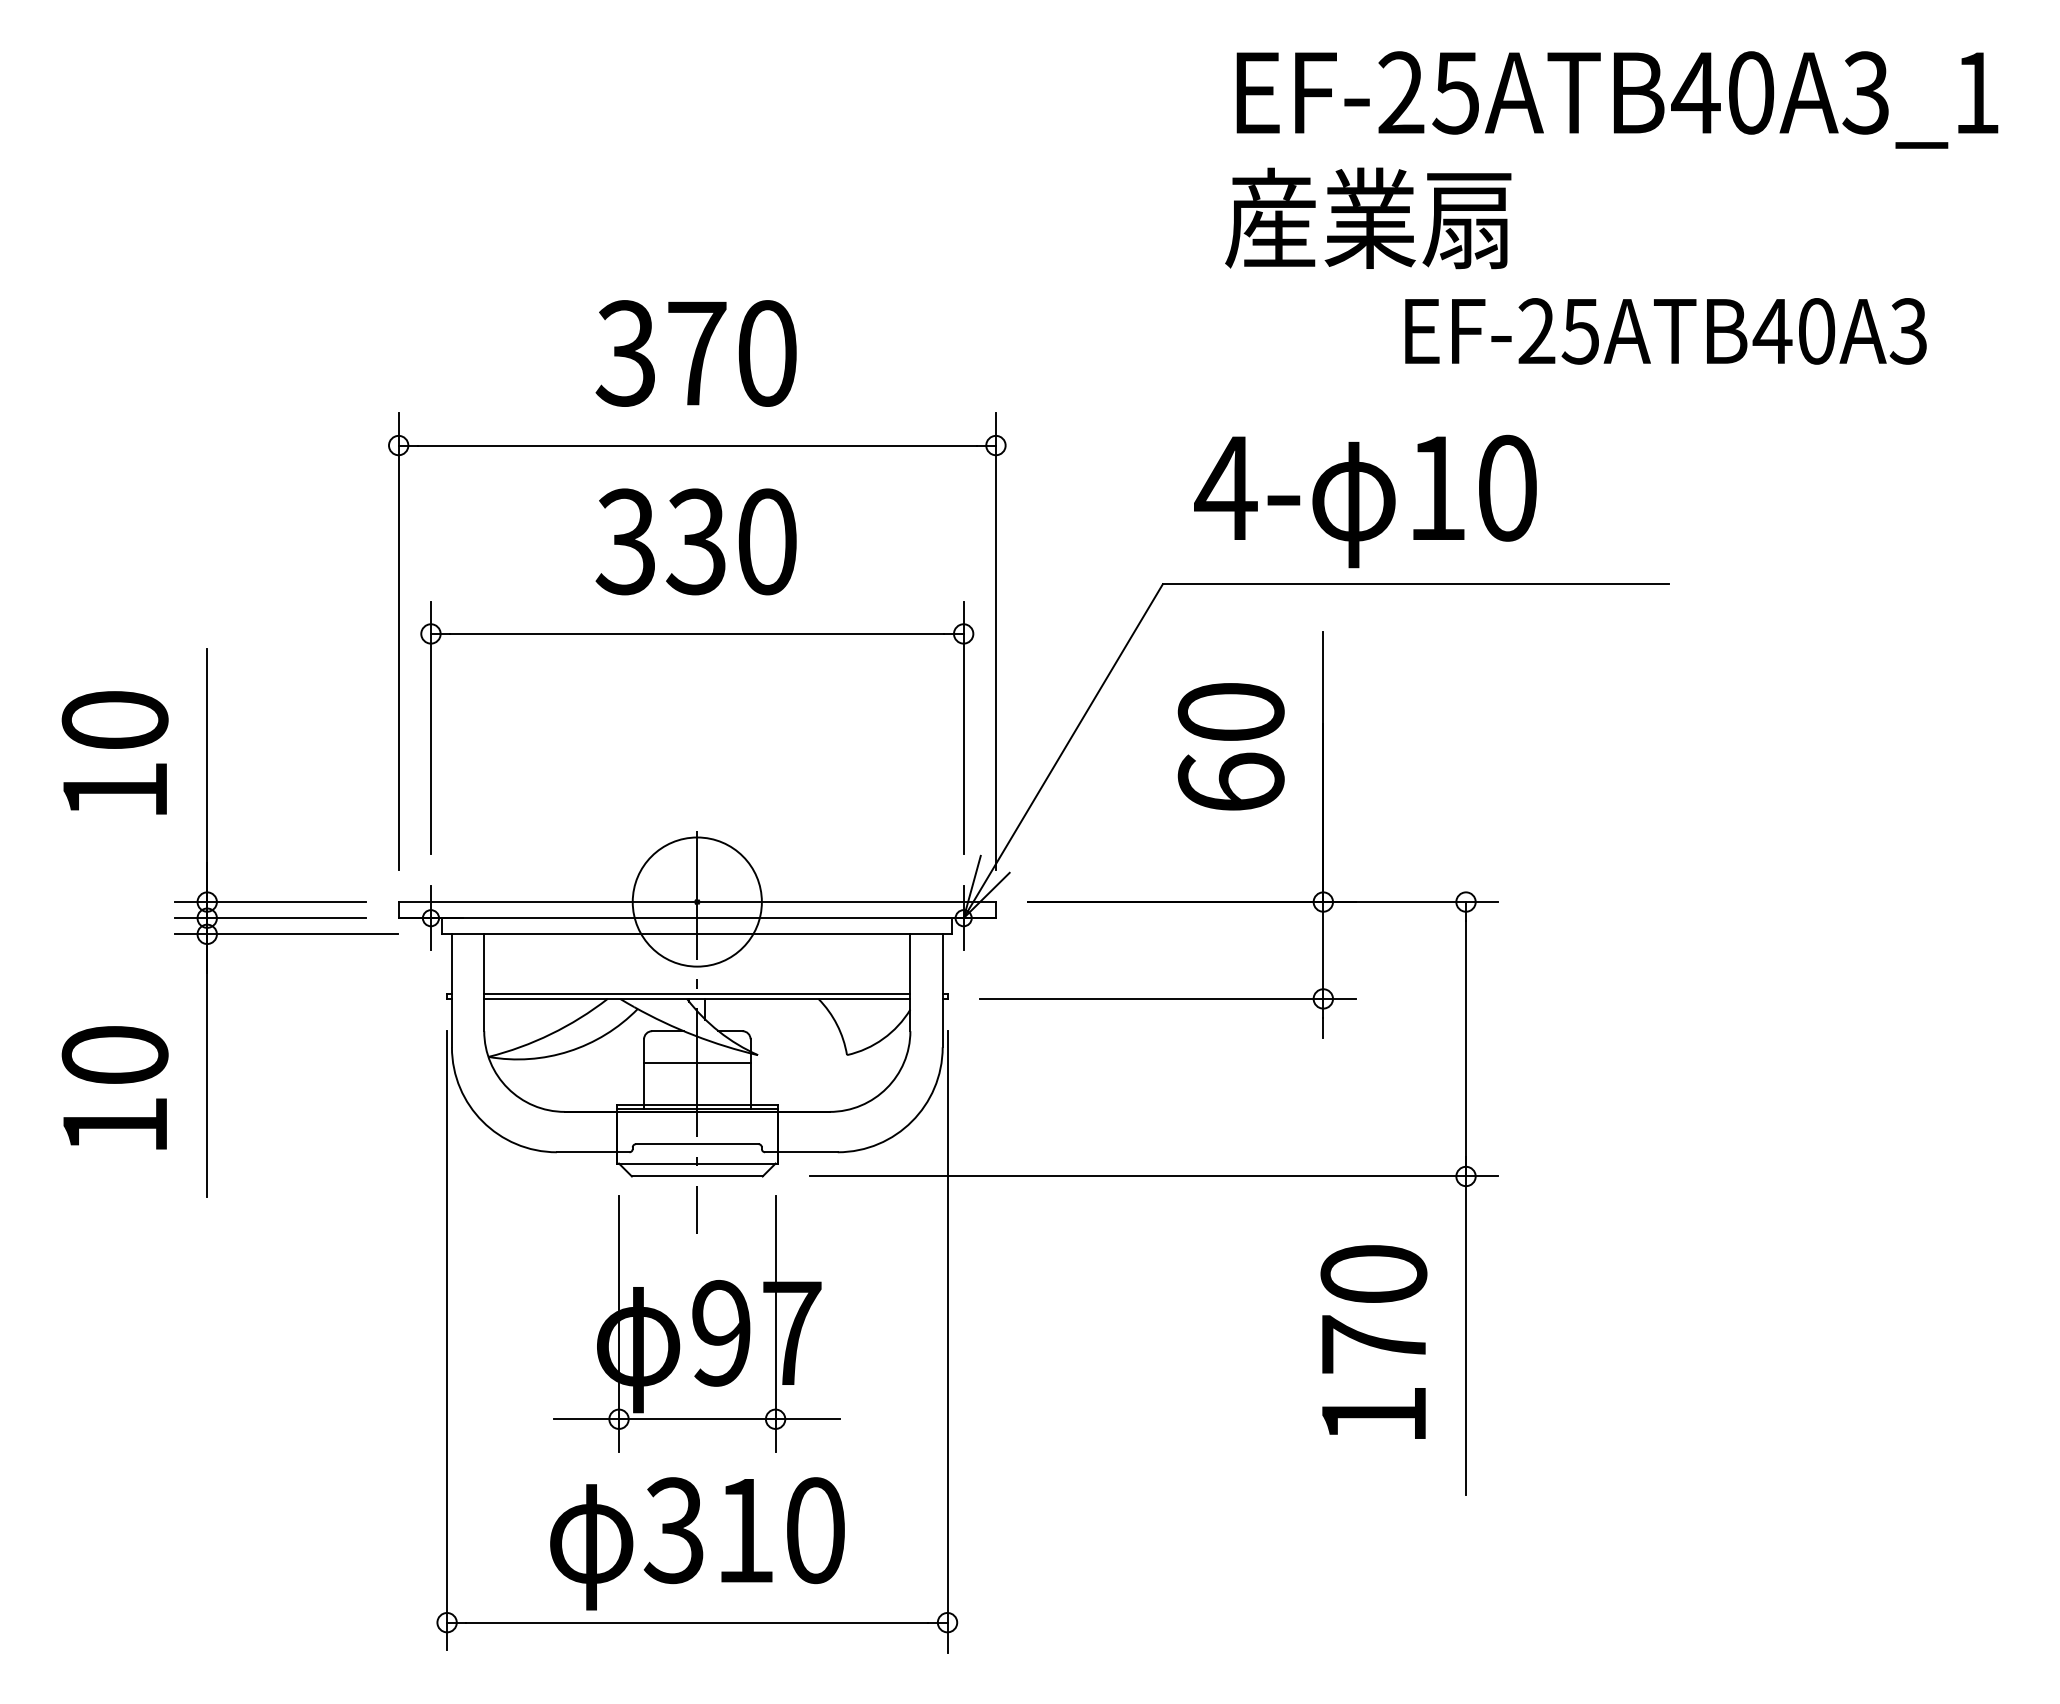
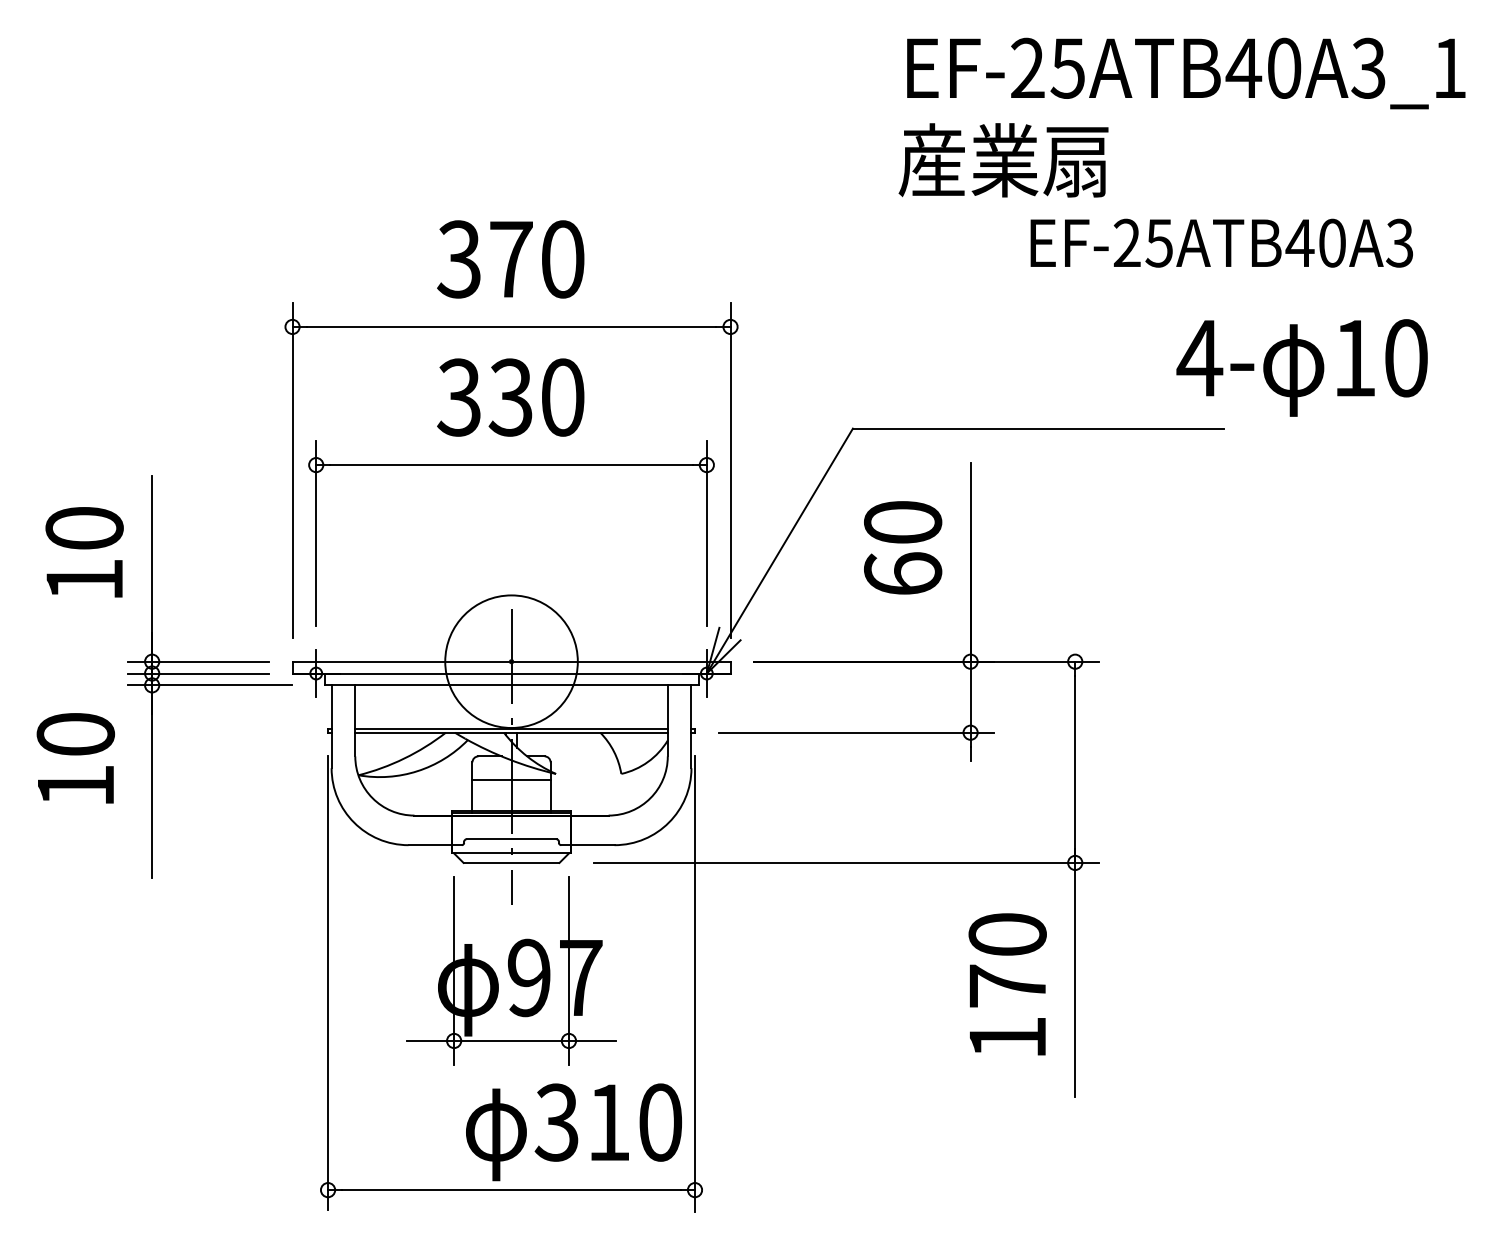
text: (1365, 501) -> (1302, 367), moved
circle: (696, 901) -> (510, 661), size x1.4
text: (114, 1087) -> (75, 758), moved
text: (697, 1543) -> (574, 1132), moved

